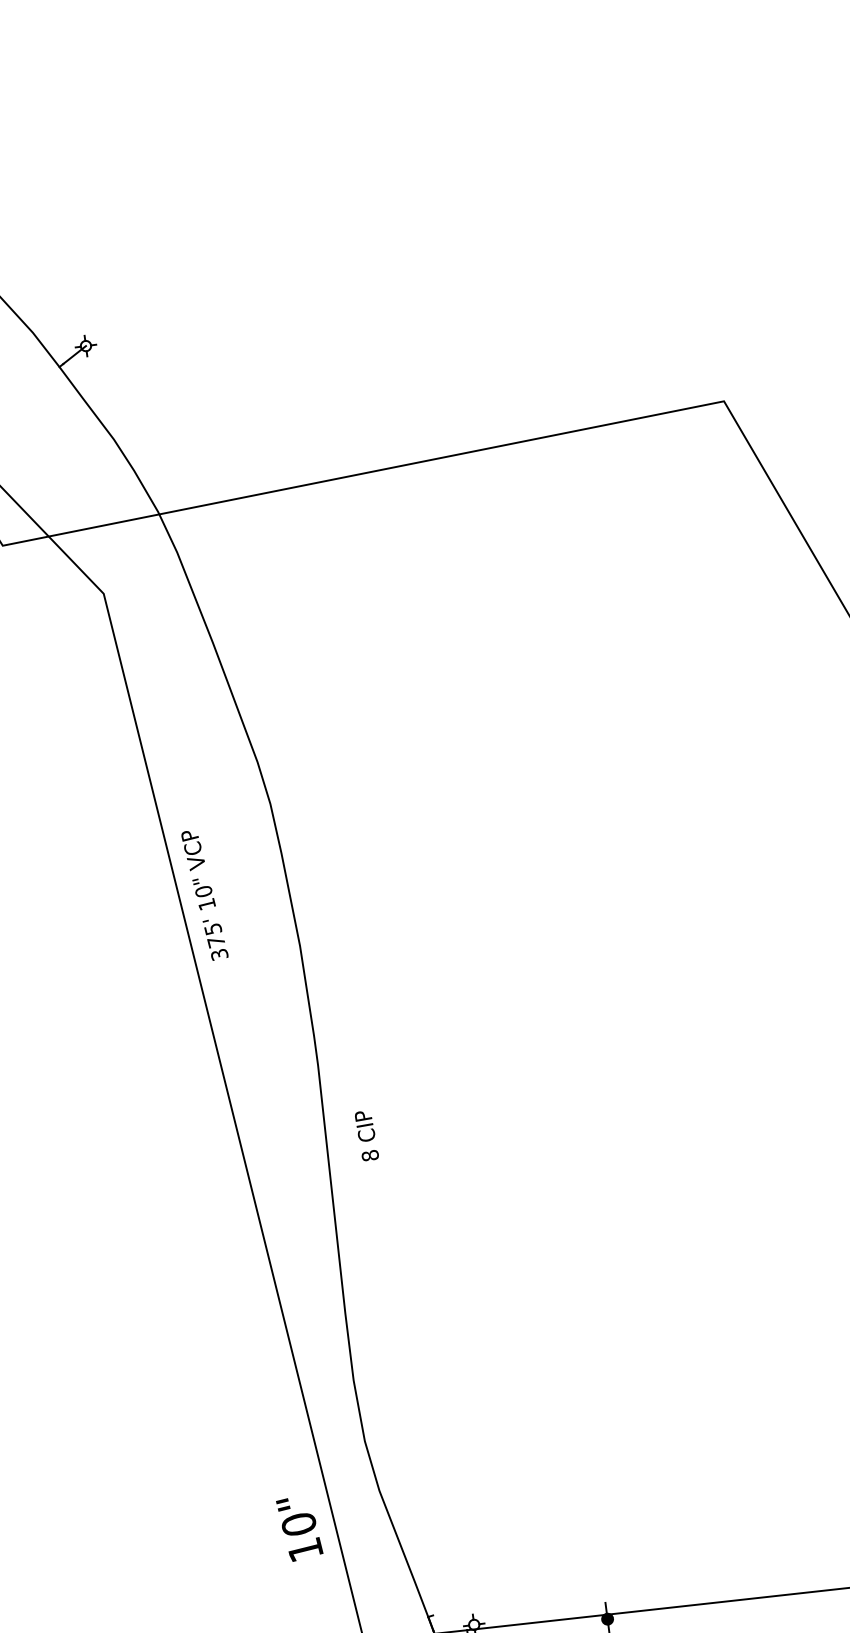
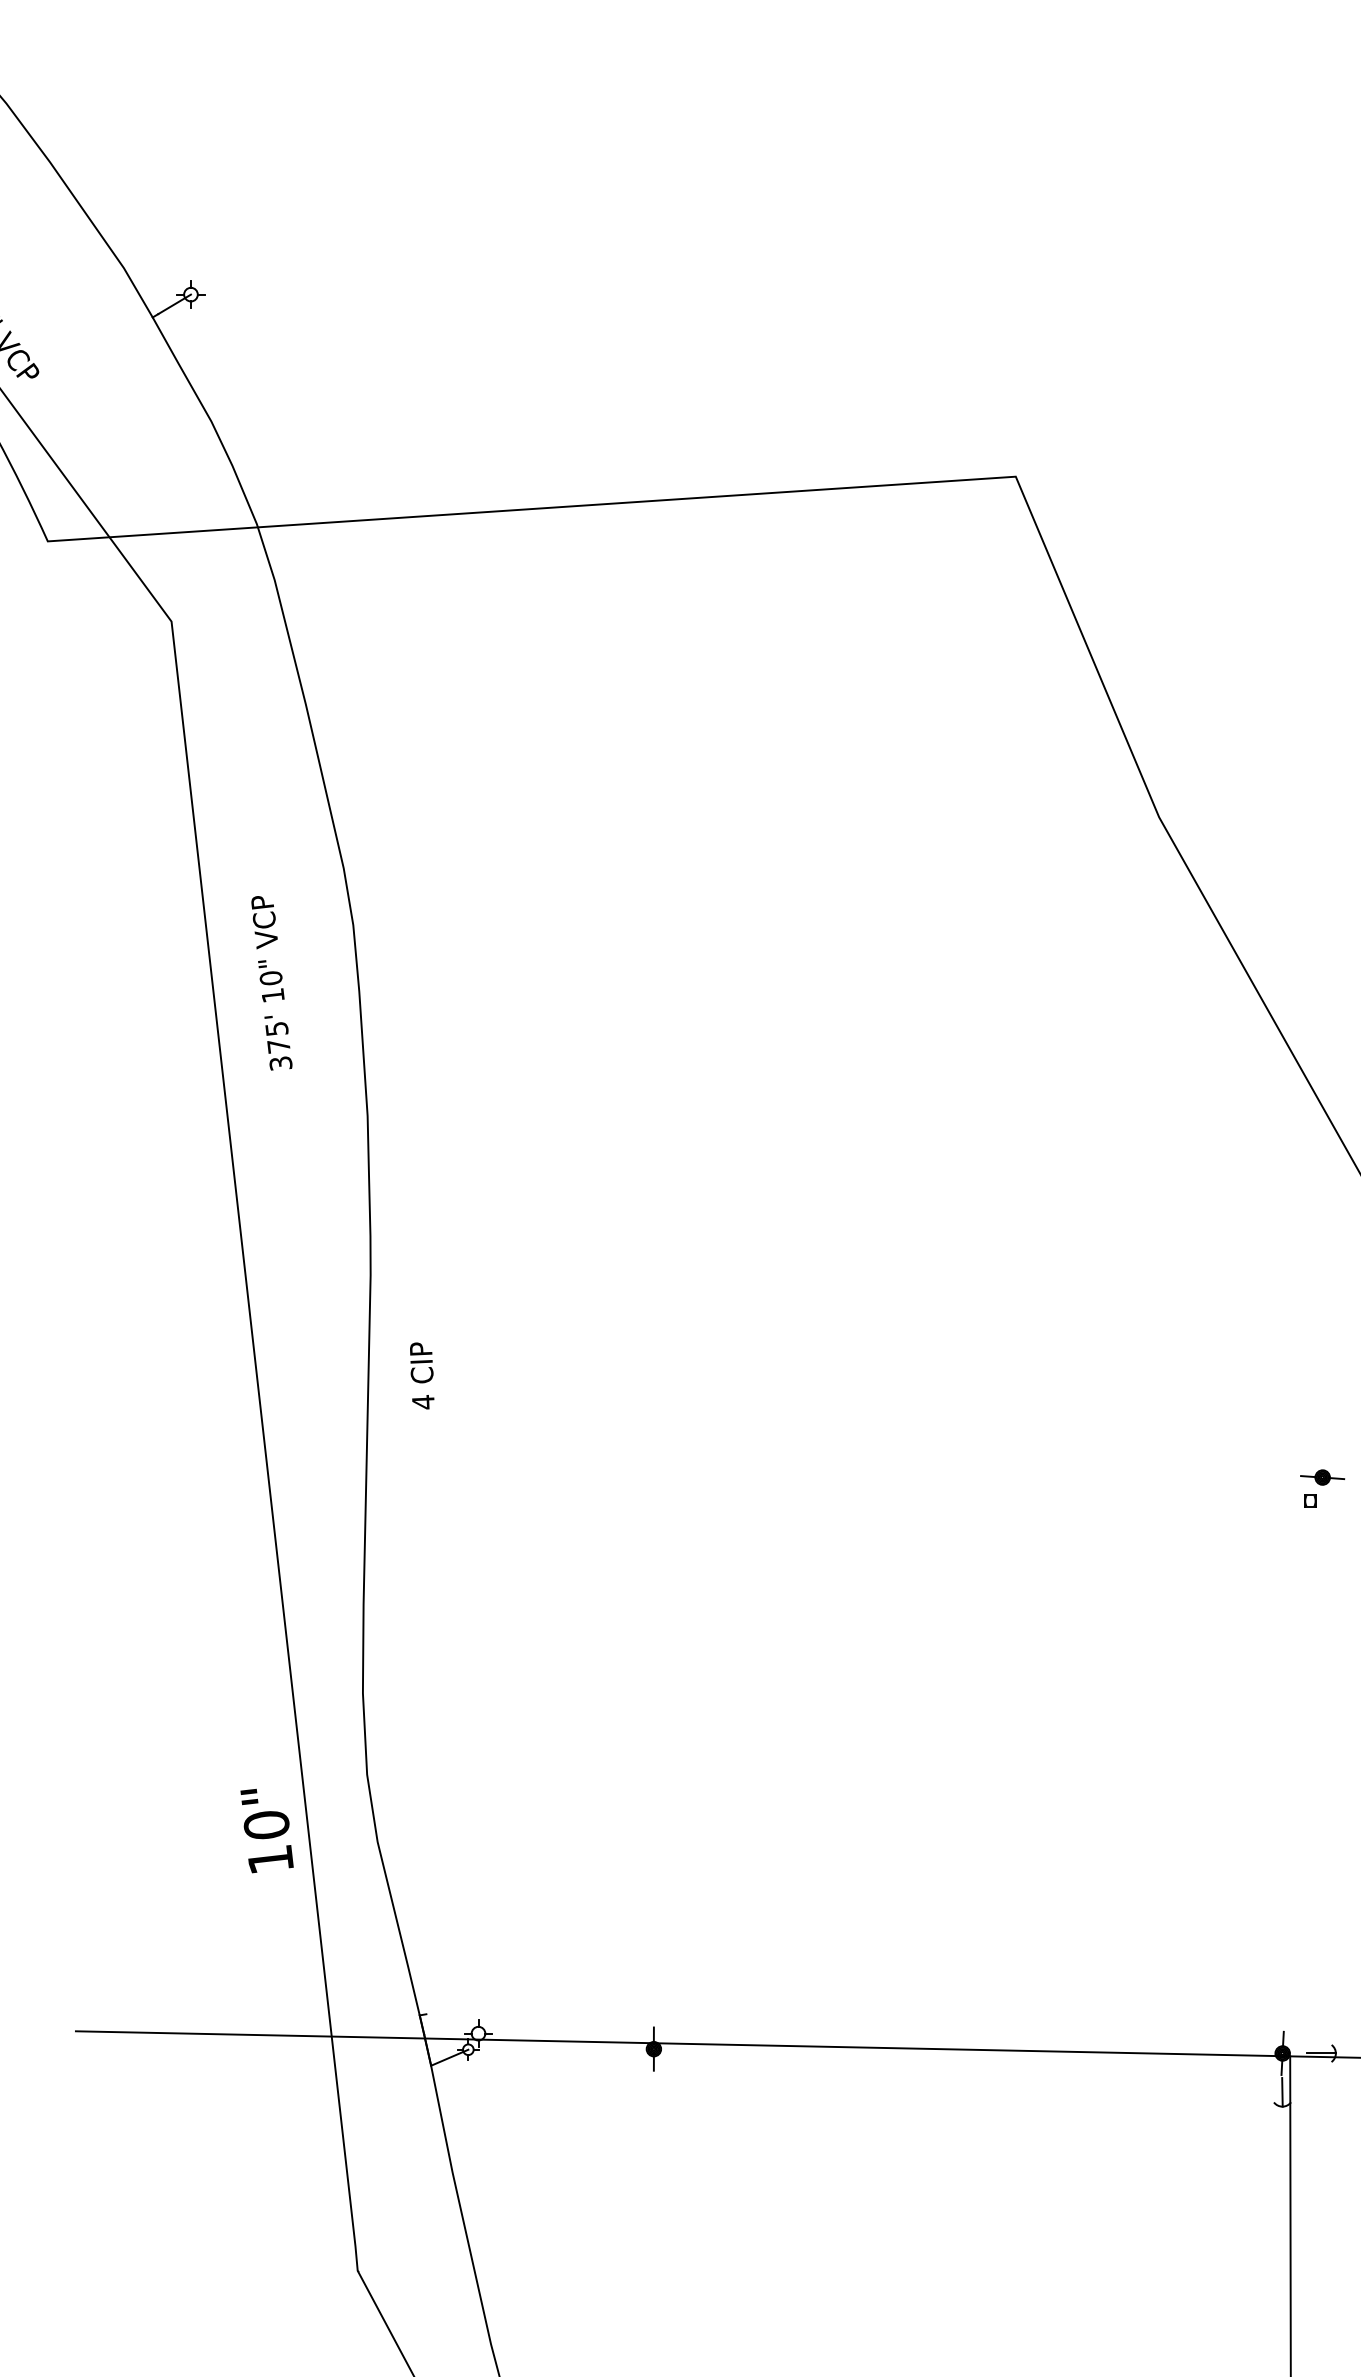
text: (204, 895) -> (271, 983), moved
text: (370, 1155) -> (423, 1402), 8 -> 4
text: (299, 1528) -> (266, 1830), moved

